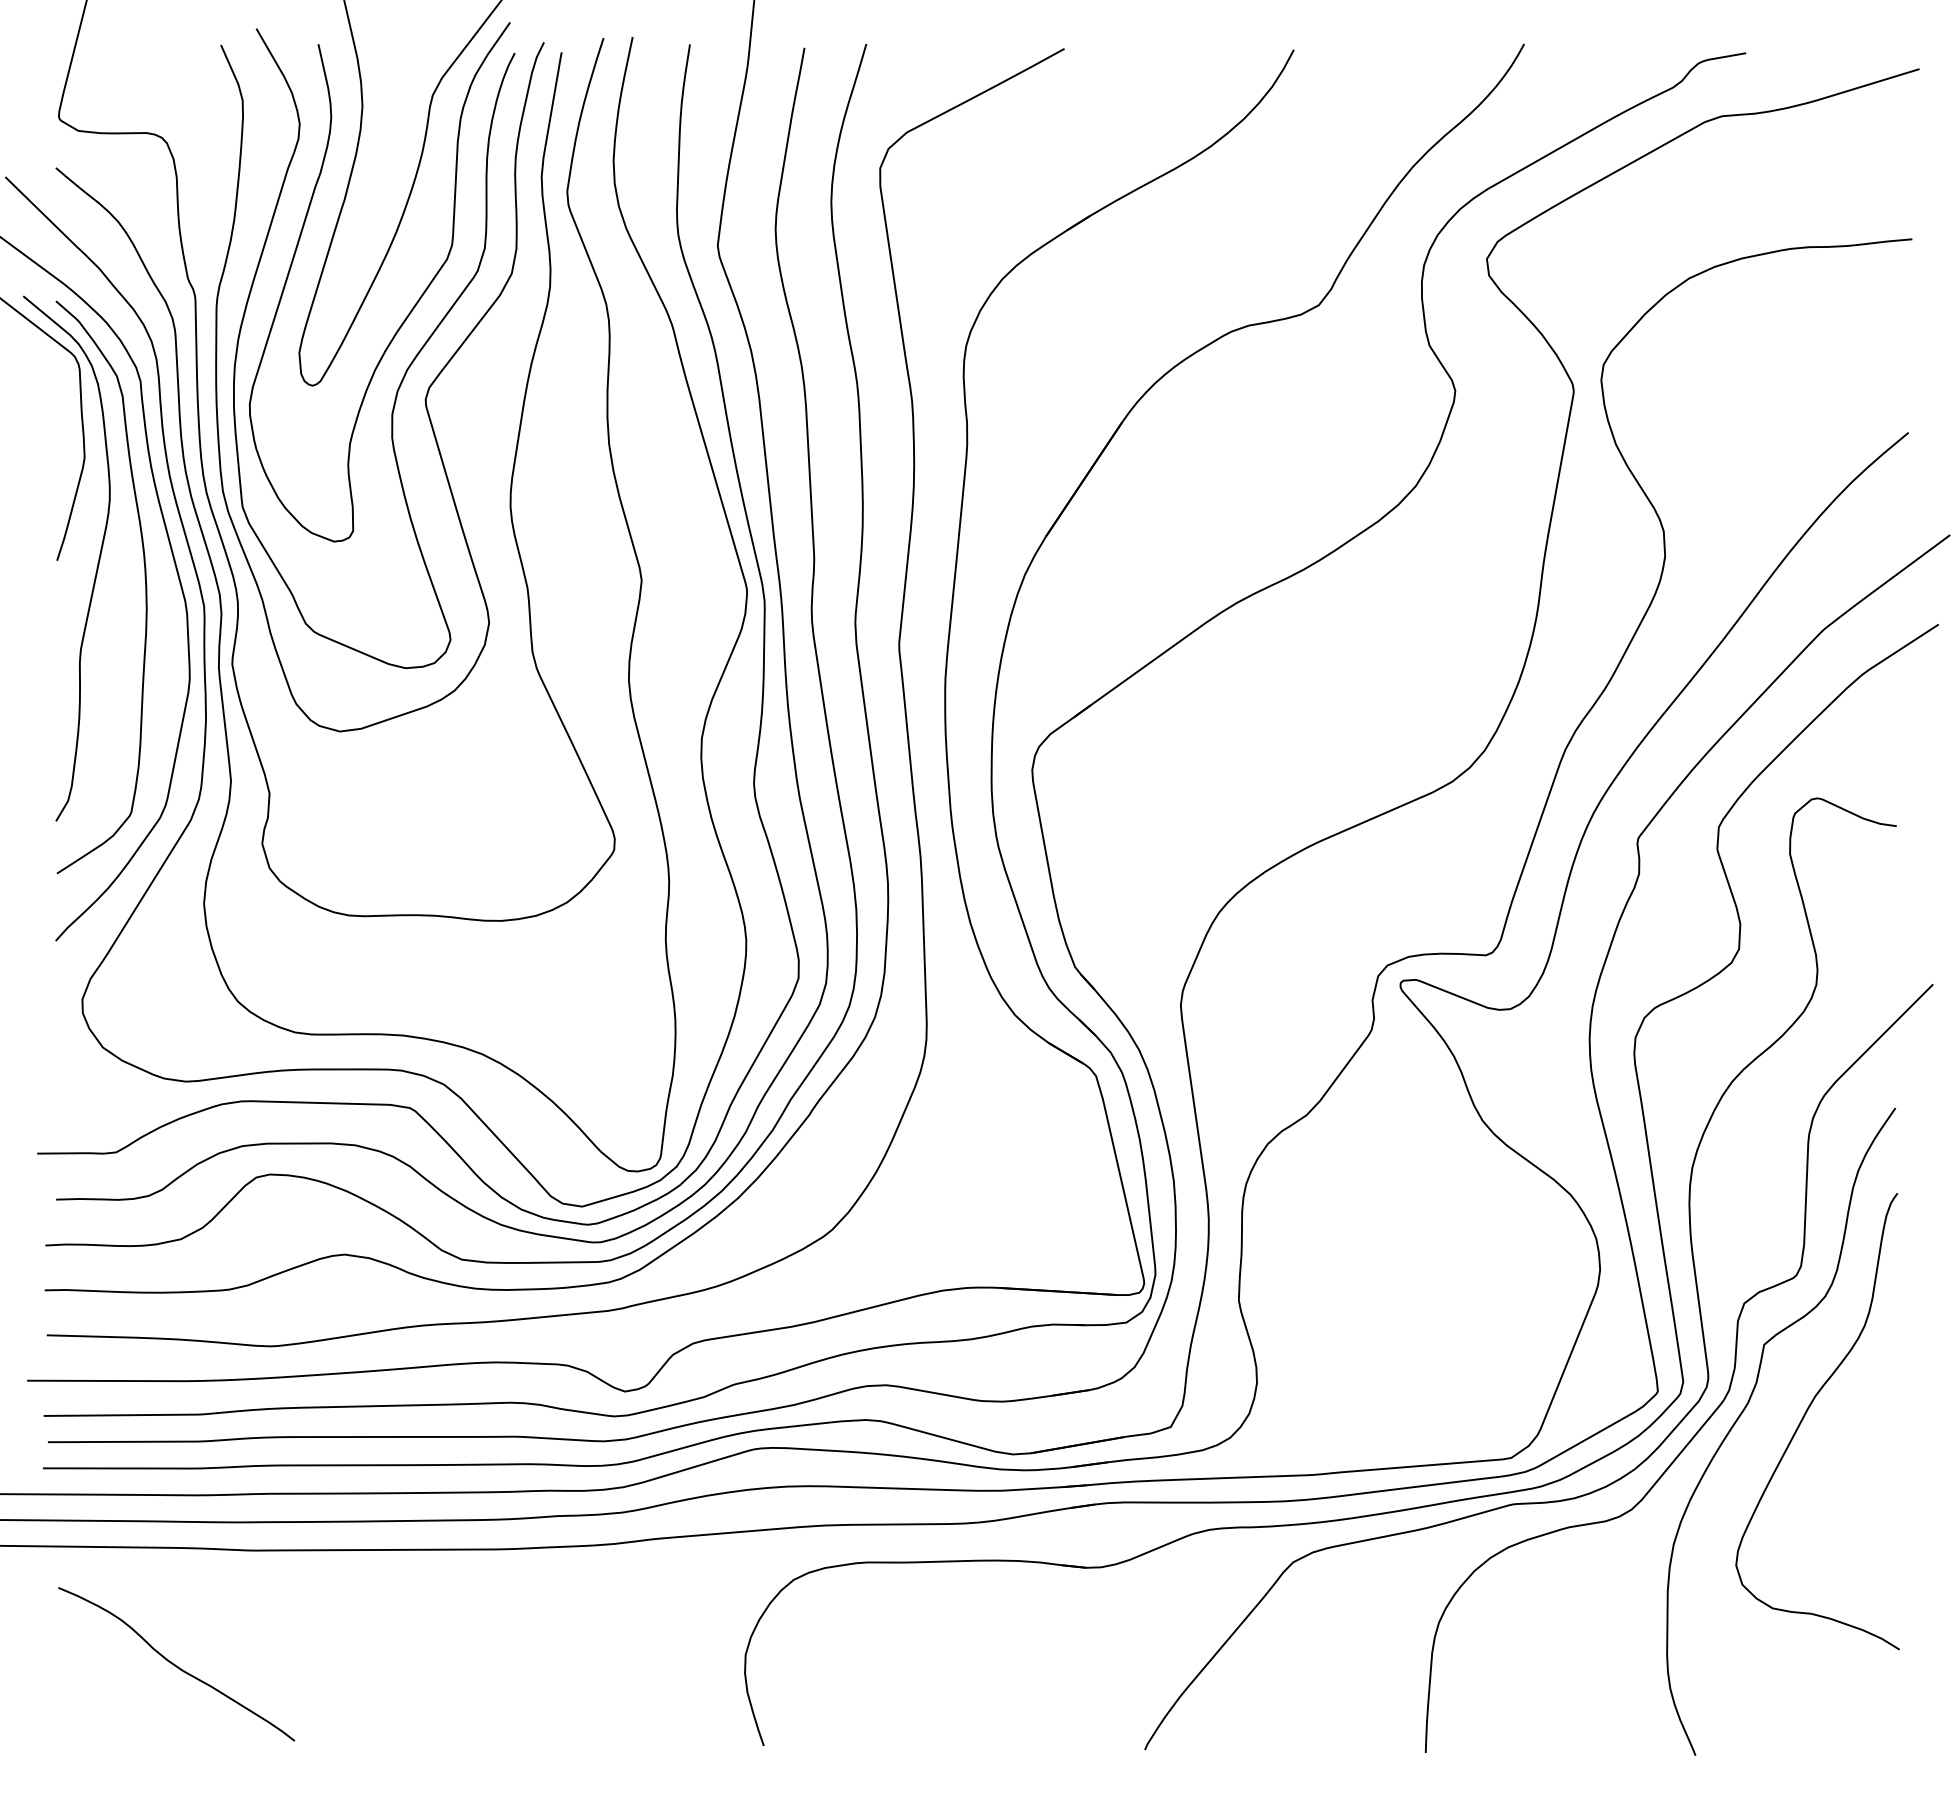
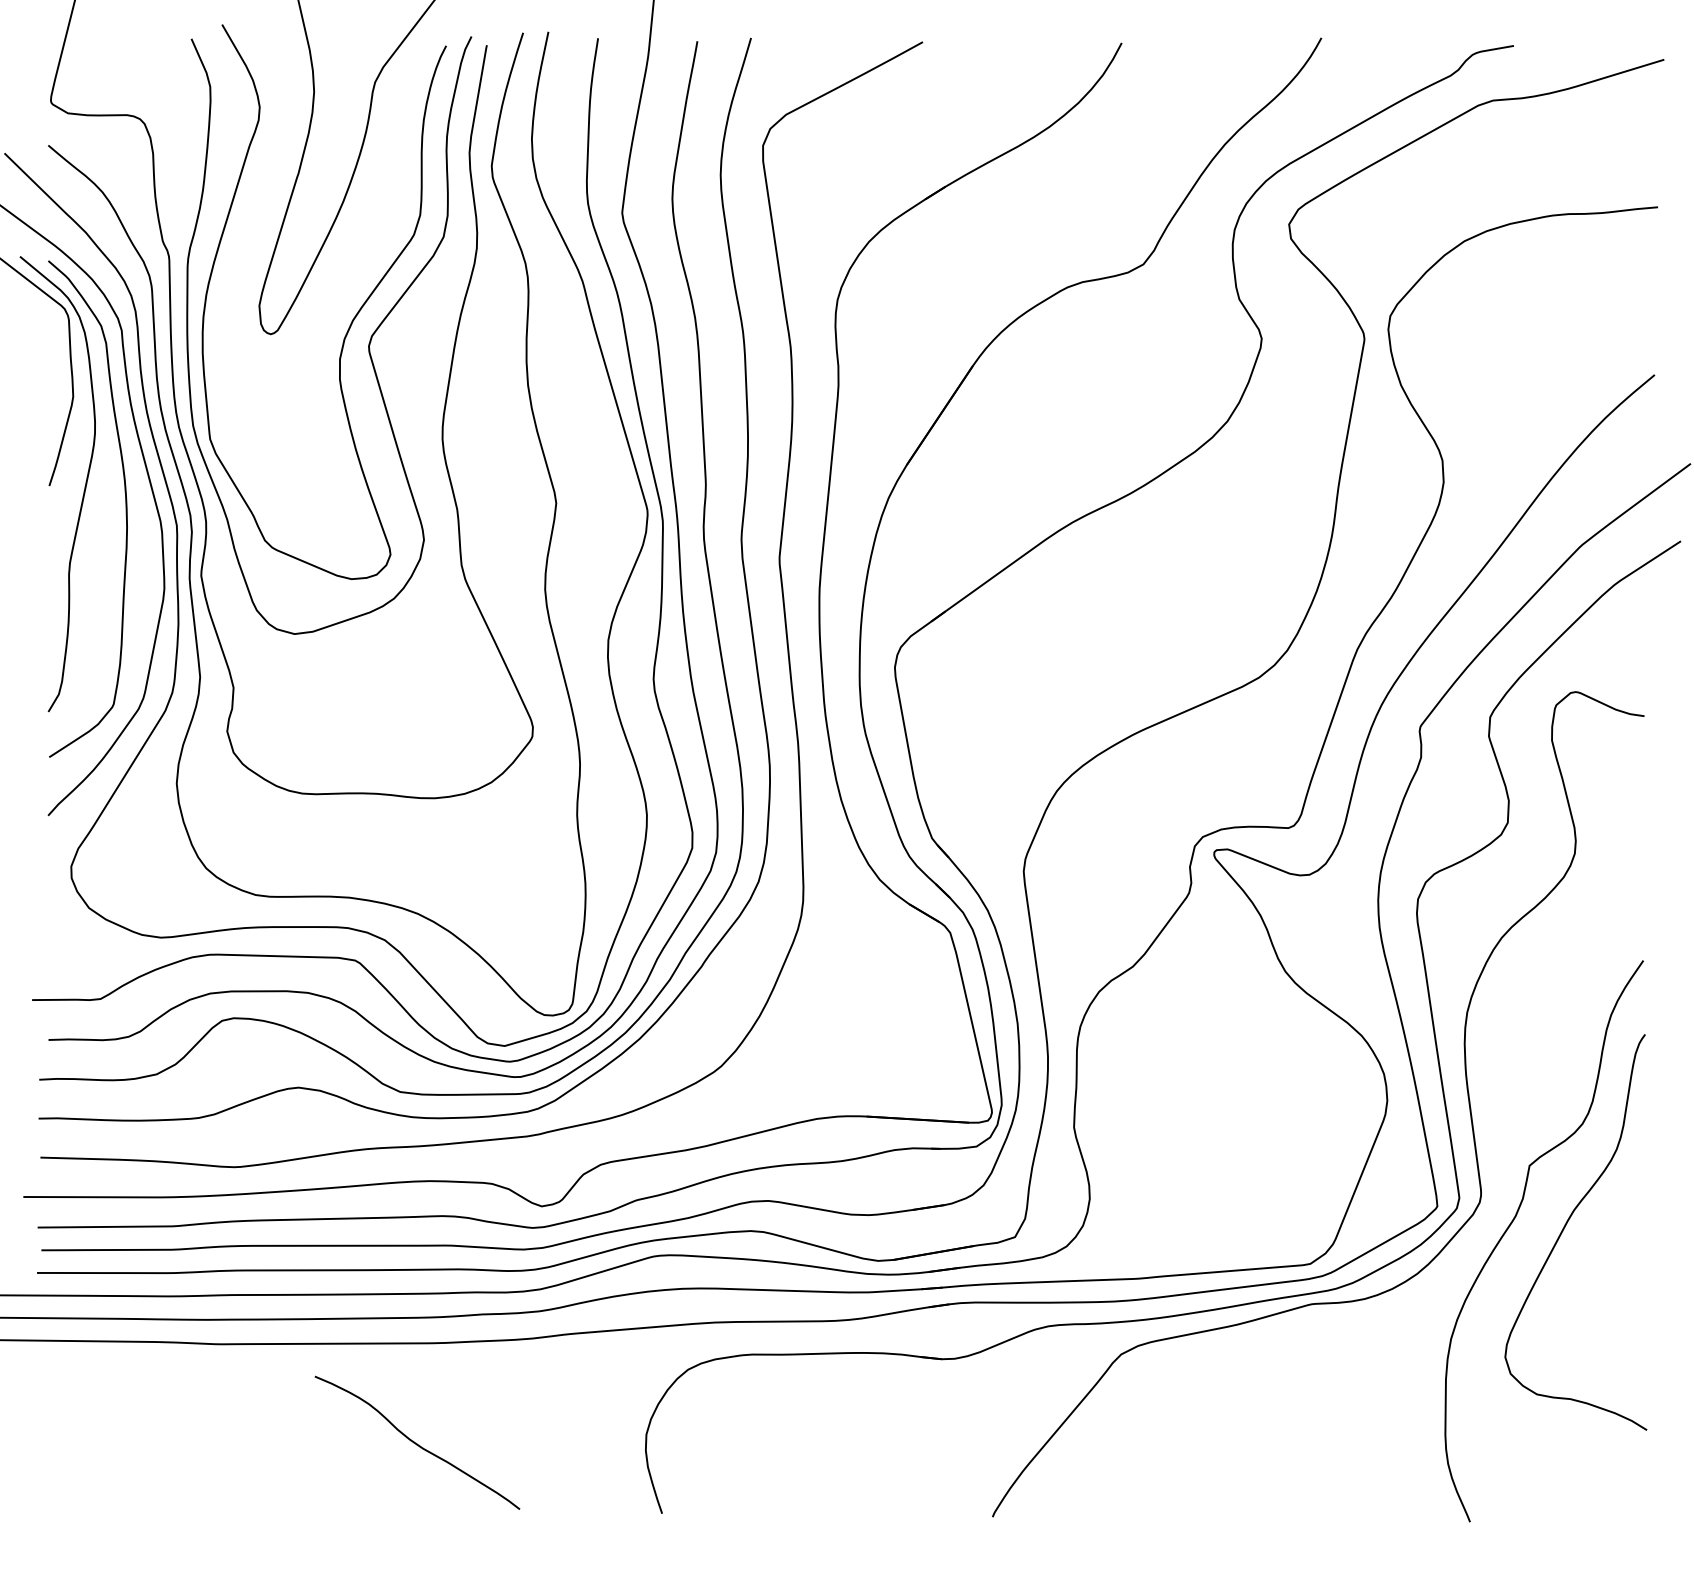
curve: (414, 304) -> (359, 263), removed
curve: (1730, 1380) -> (1500, 1196), removed
curve: (175, 1664) -> (416, 1443), moved

